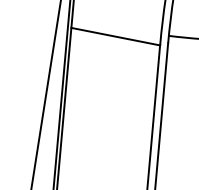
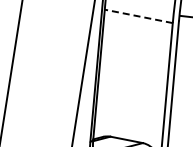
line: (115, 36) -> (138, 16), solid -> dashed

